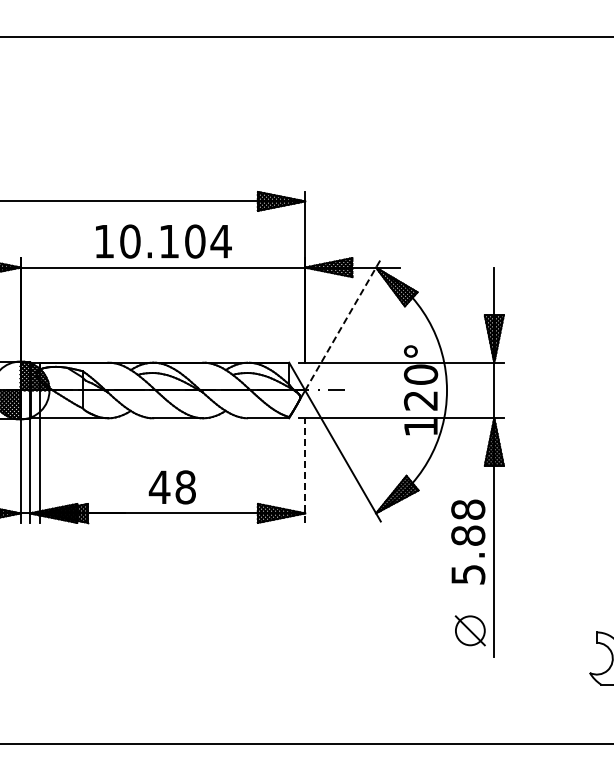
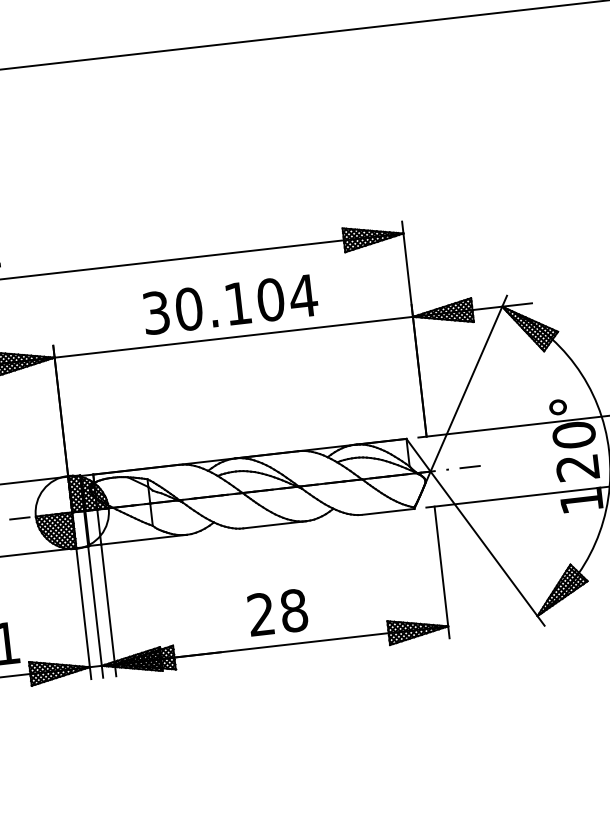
text: (104, 241) -> (156, 312), 10.104 -> 30.104
line: (343, 324) -> (469, 383), dashed -> solid
line: (305, 470) -> (442, 572), dashed -> solid
text: (159, 486) -> (260, 613), 48 -> 28

